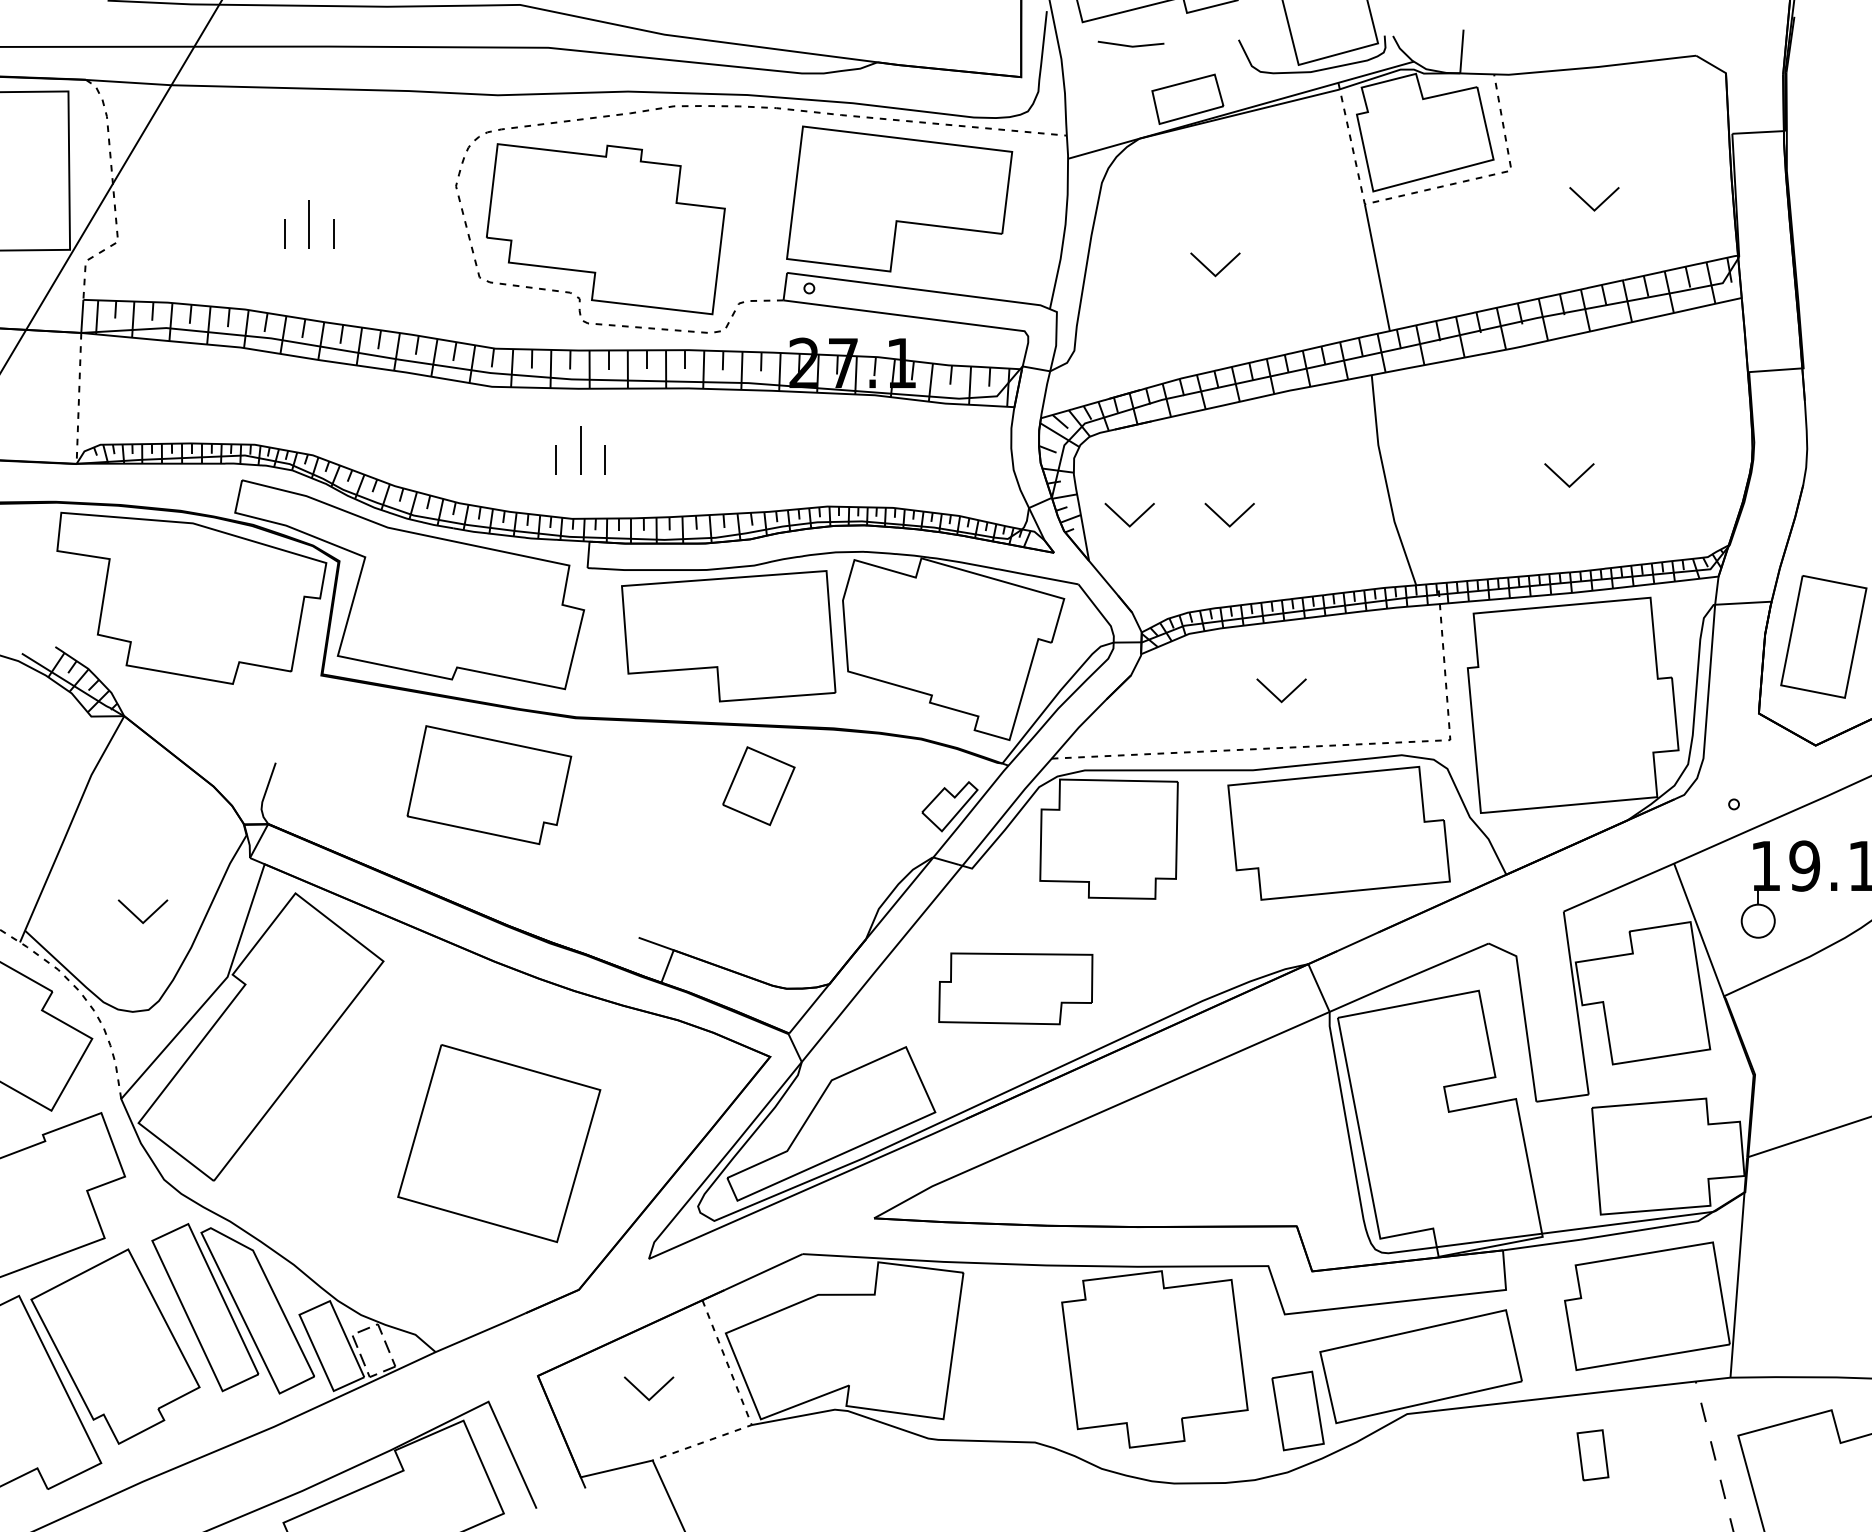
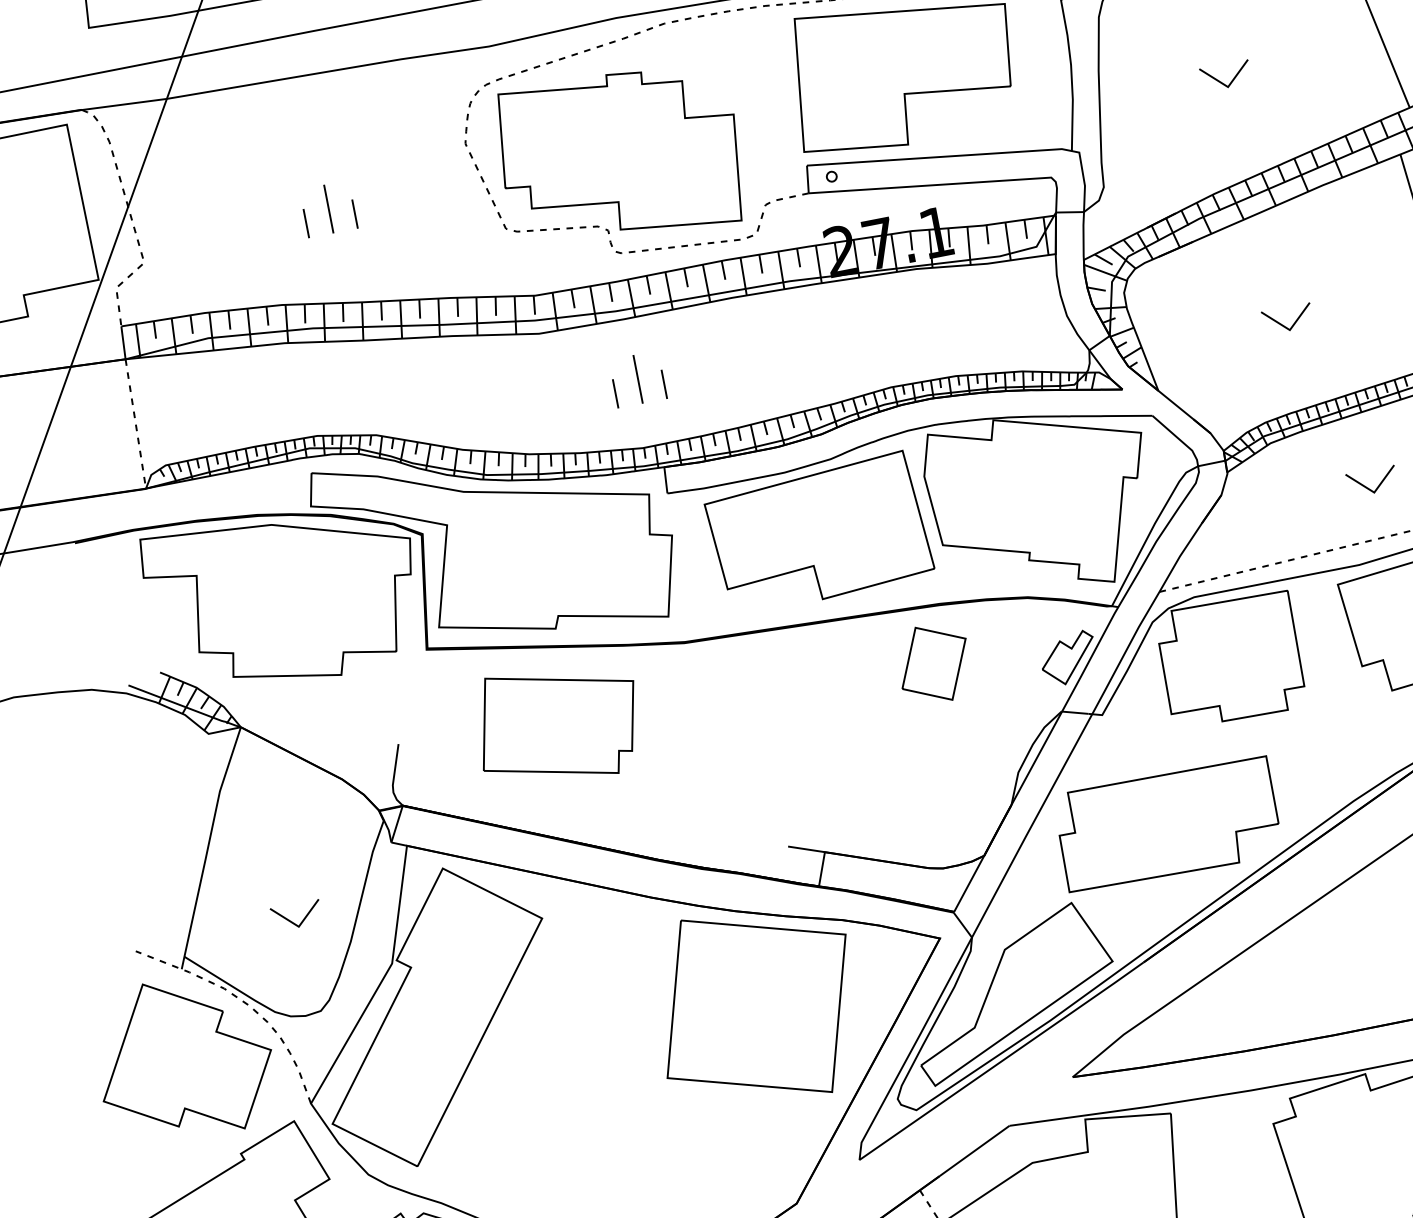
part: (1123, 519) -> (1184, 343), removed
part: (489, 785) -> (558, 724), moved
part: (758, 786) -> (933, 664), moved
part: (1015, 988) -> (1167, 824), size x1.43
part: (499, 1143) -> (756, 1006), moved

